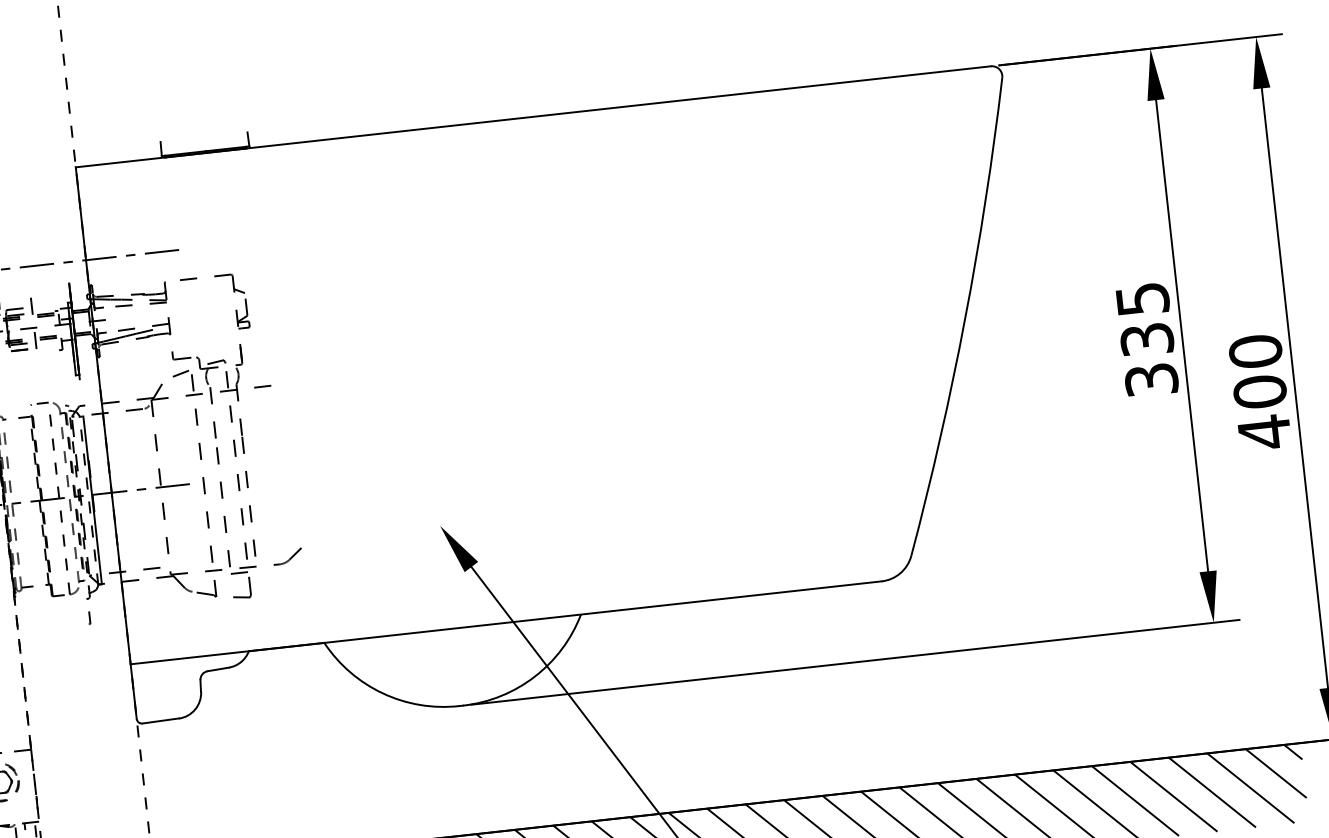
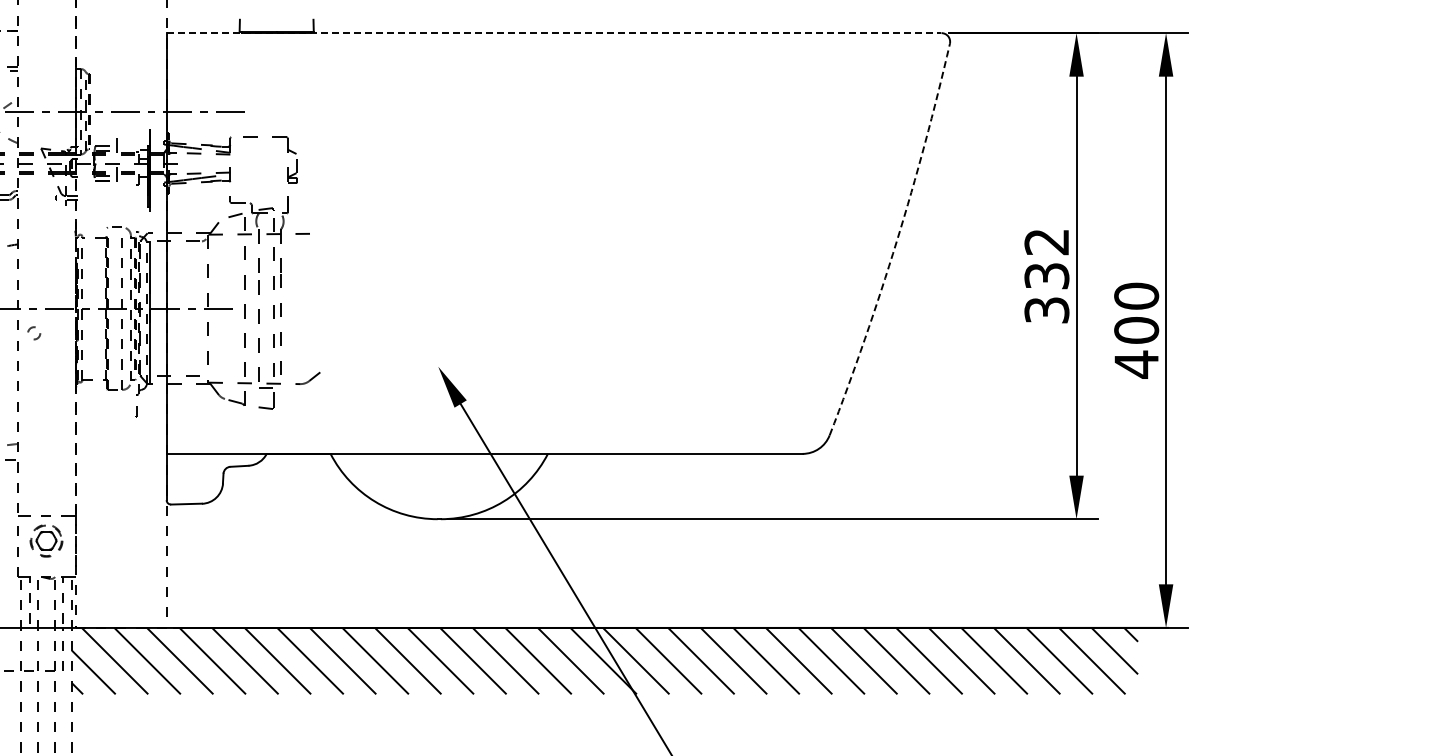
line: (533, 117) -> (554, 33), solid -> dashed
text: (1142, 299) -> (1046, 242), 335 -> 332
arc: (964, 318) -> (896, 241), solid -> dashed

